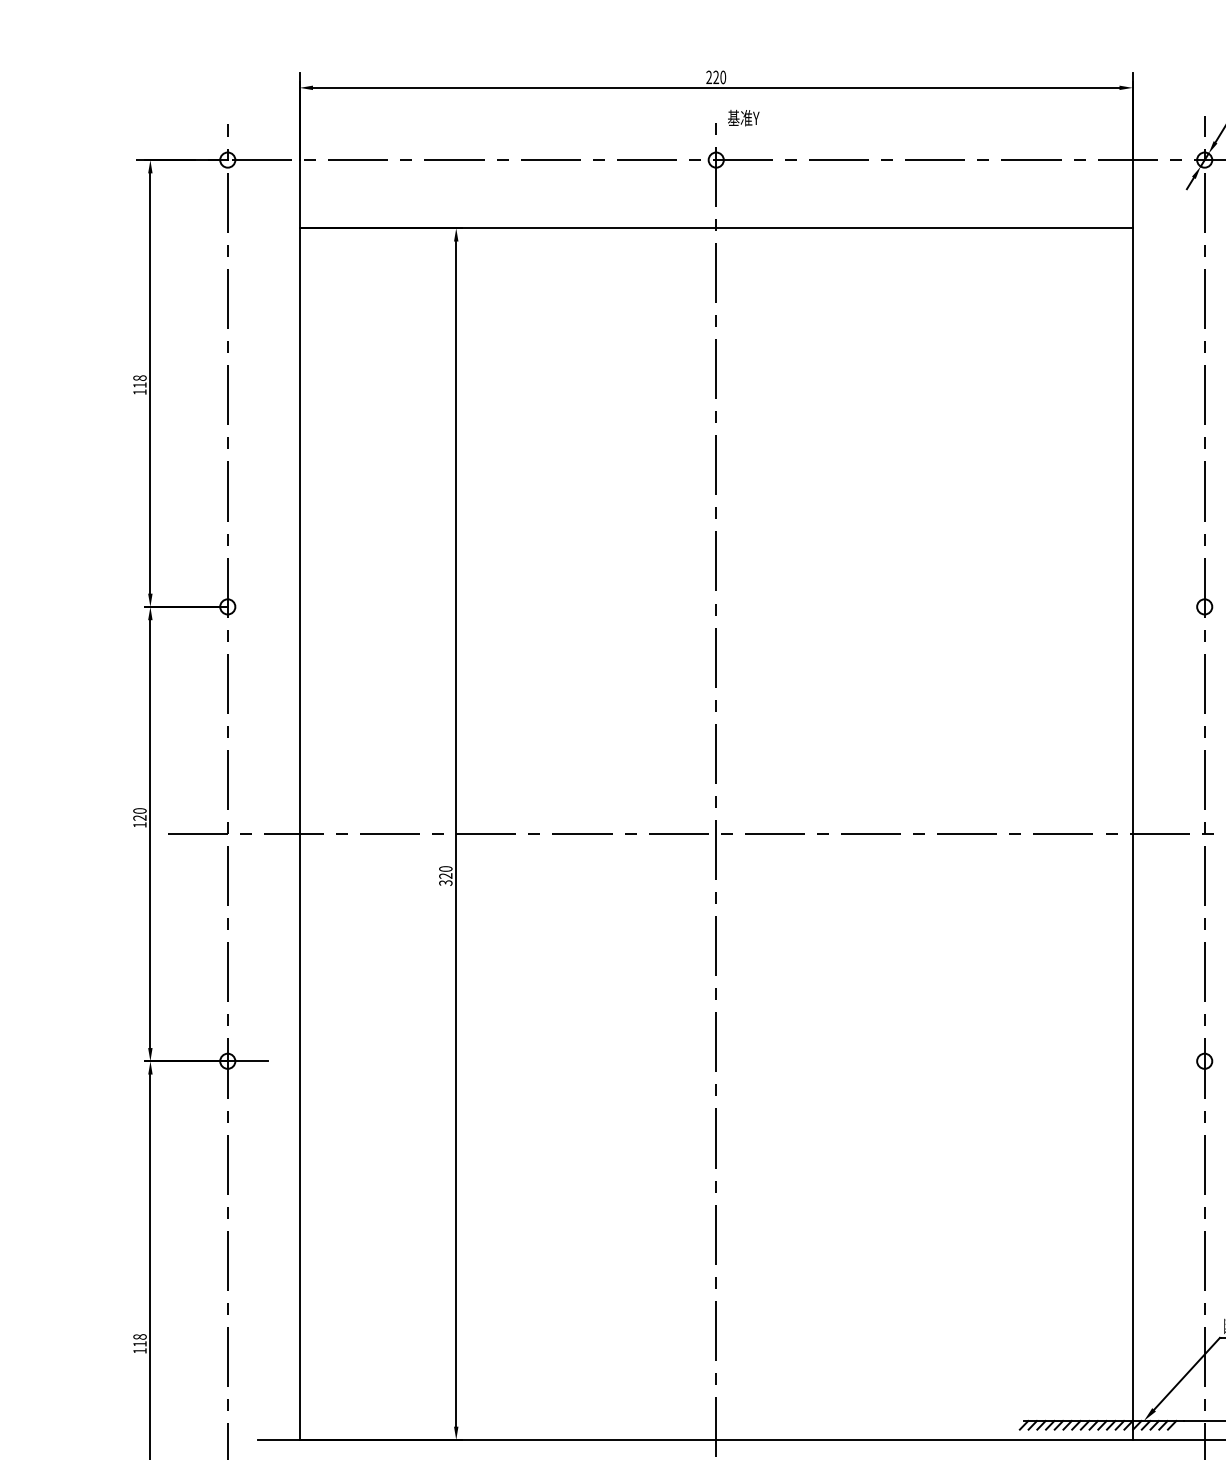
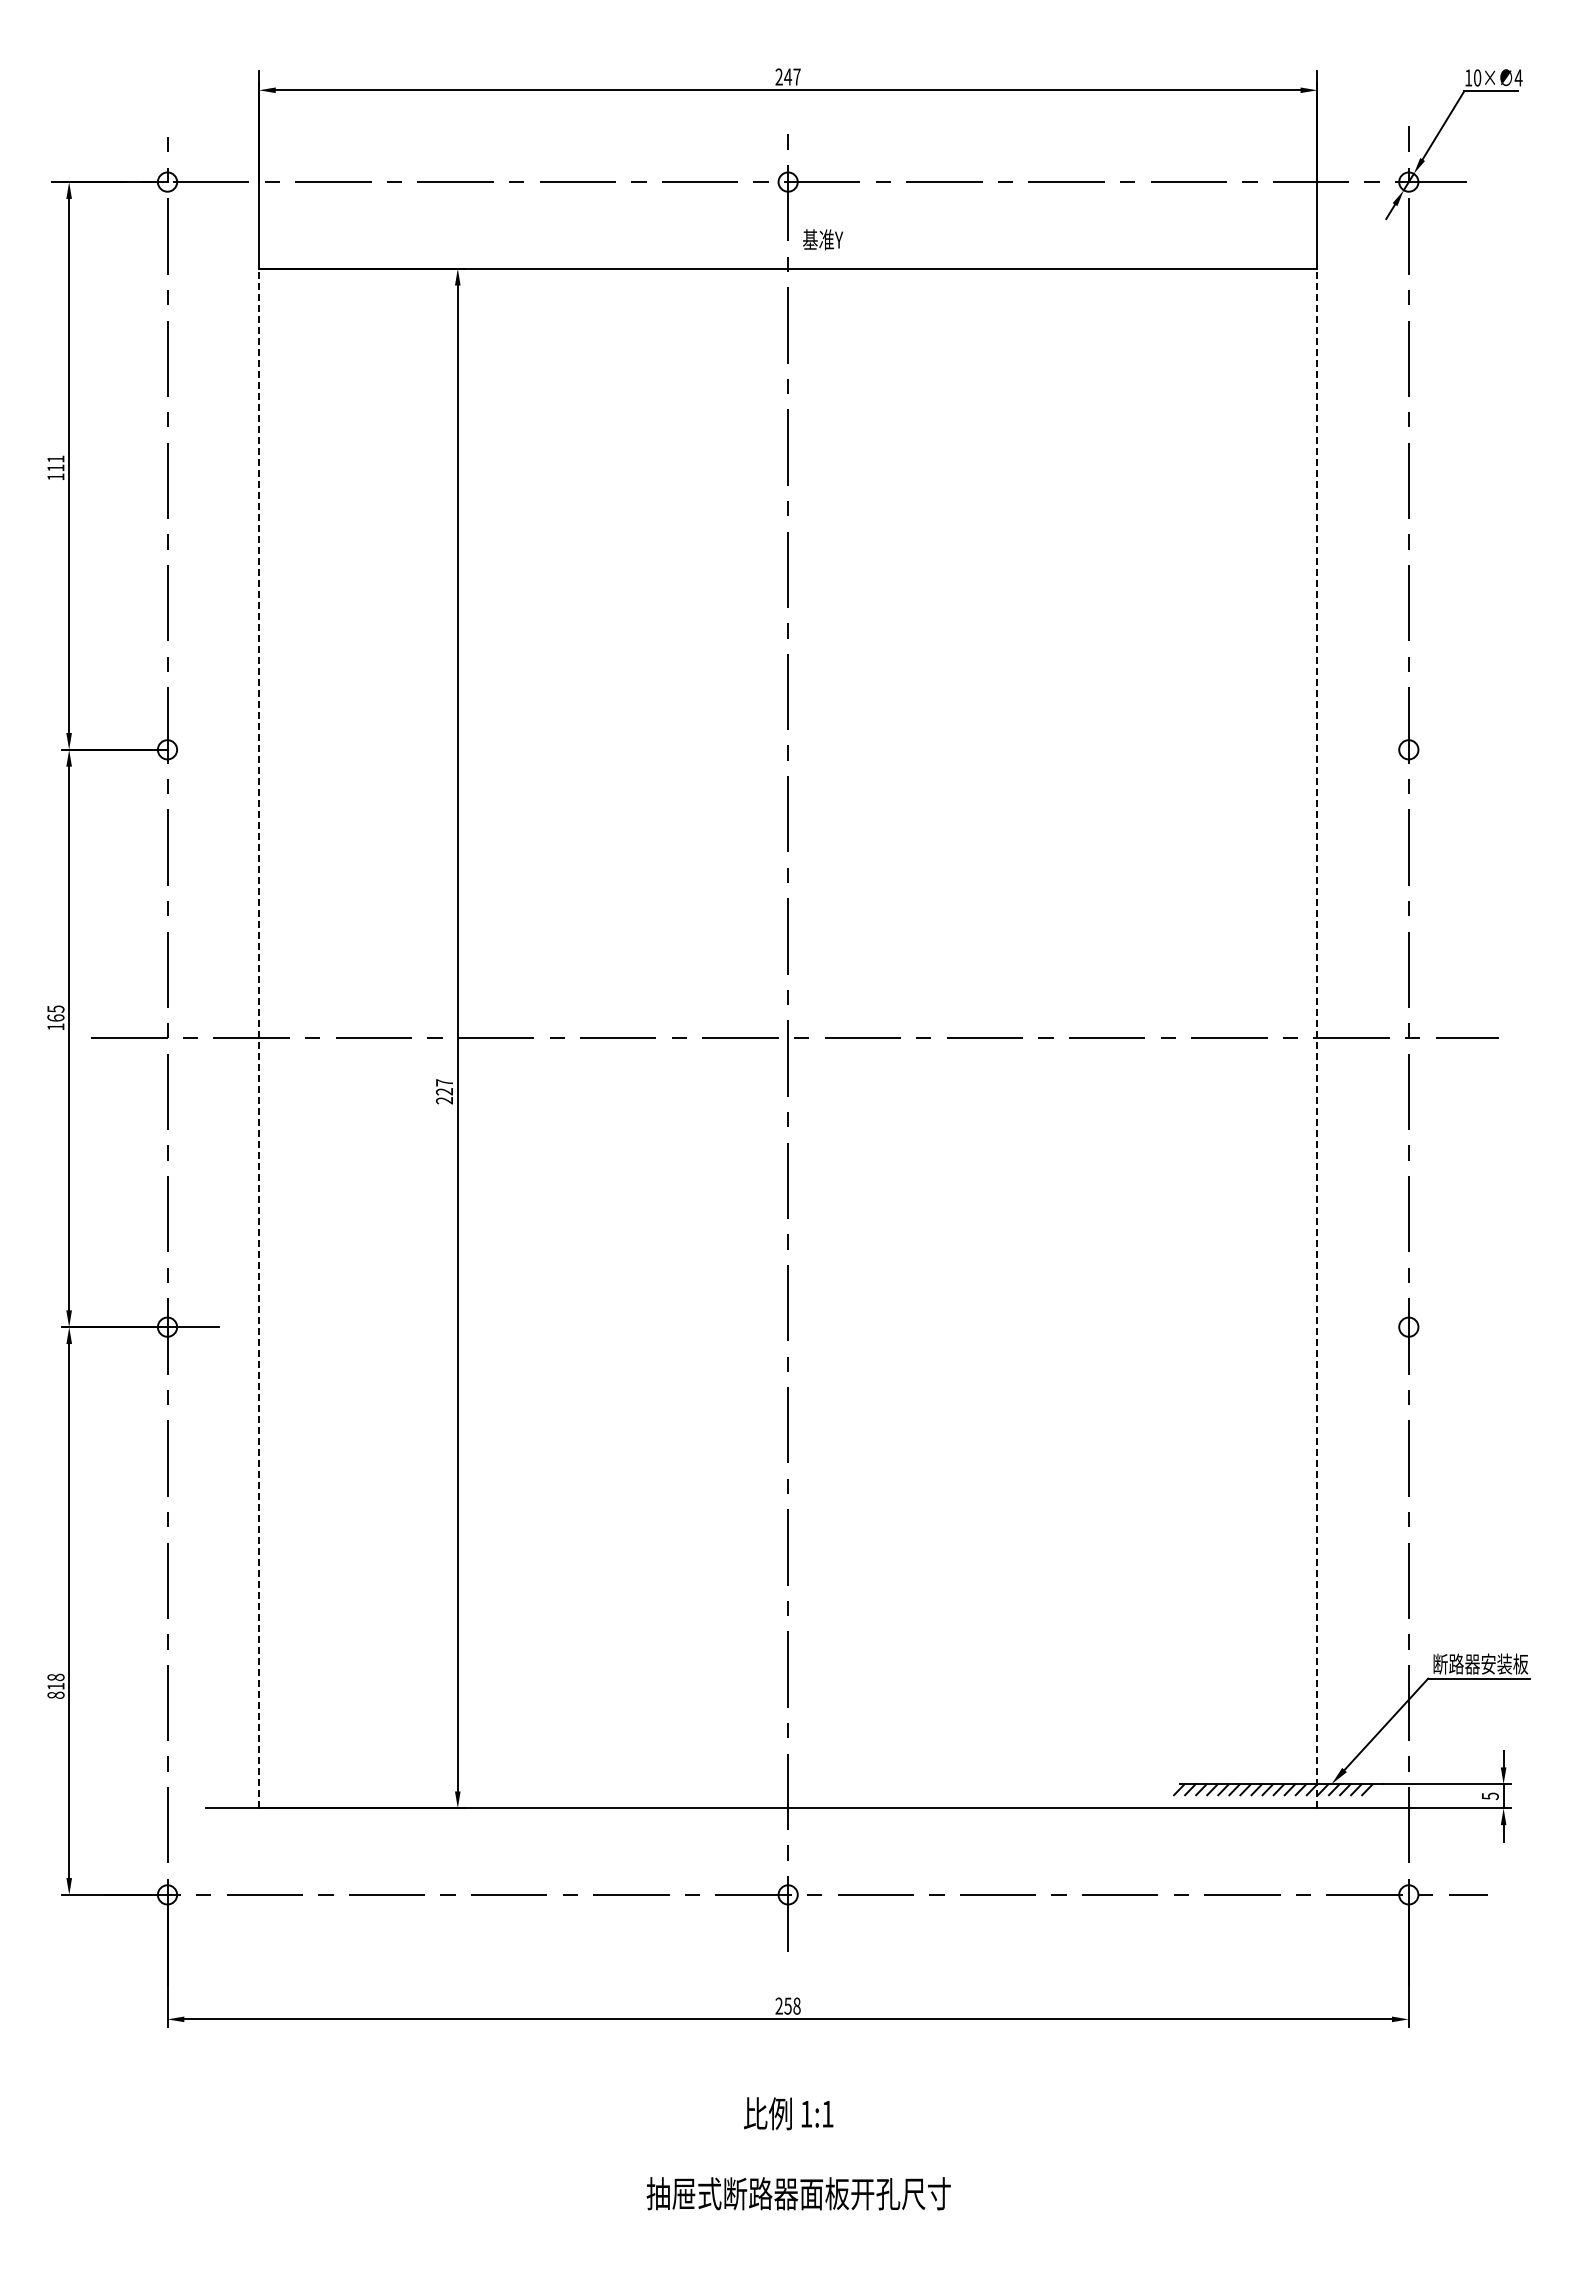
text: (719, 77) -> (792, 76), 220 -> 247
text: (744, 117) -> (823, 239), moved
text: (139, 377) -> (55, 458), 118 -> 111
text: (139, 814) -> (55, 1013), 120 -> 165
line: (299, 834) -> (258, 1038), solid -> dashed
line: (1132, 834) -> (1317, 1038), solid -> dashed
text: (445, 875) -> (444, 1091), 320 -> 227
text: (139, 1350) -> (55, 1694), 118 -> 818

